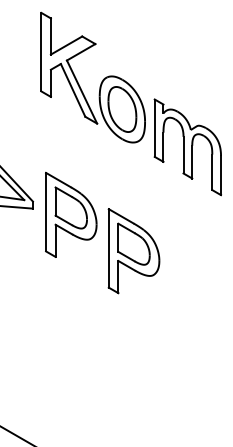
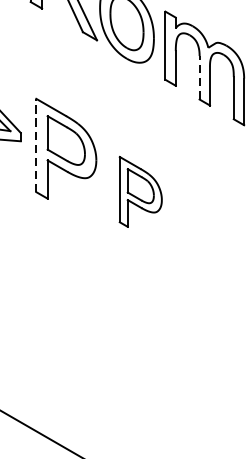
line: (183, 154) -> (199, 76), solid -> dashed
line: (46, 211) -> (36, 144), solid -> dashed
part: (133, 251) -> (140, 192), size x0.7

